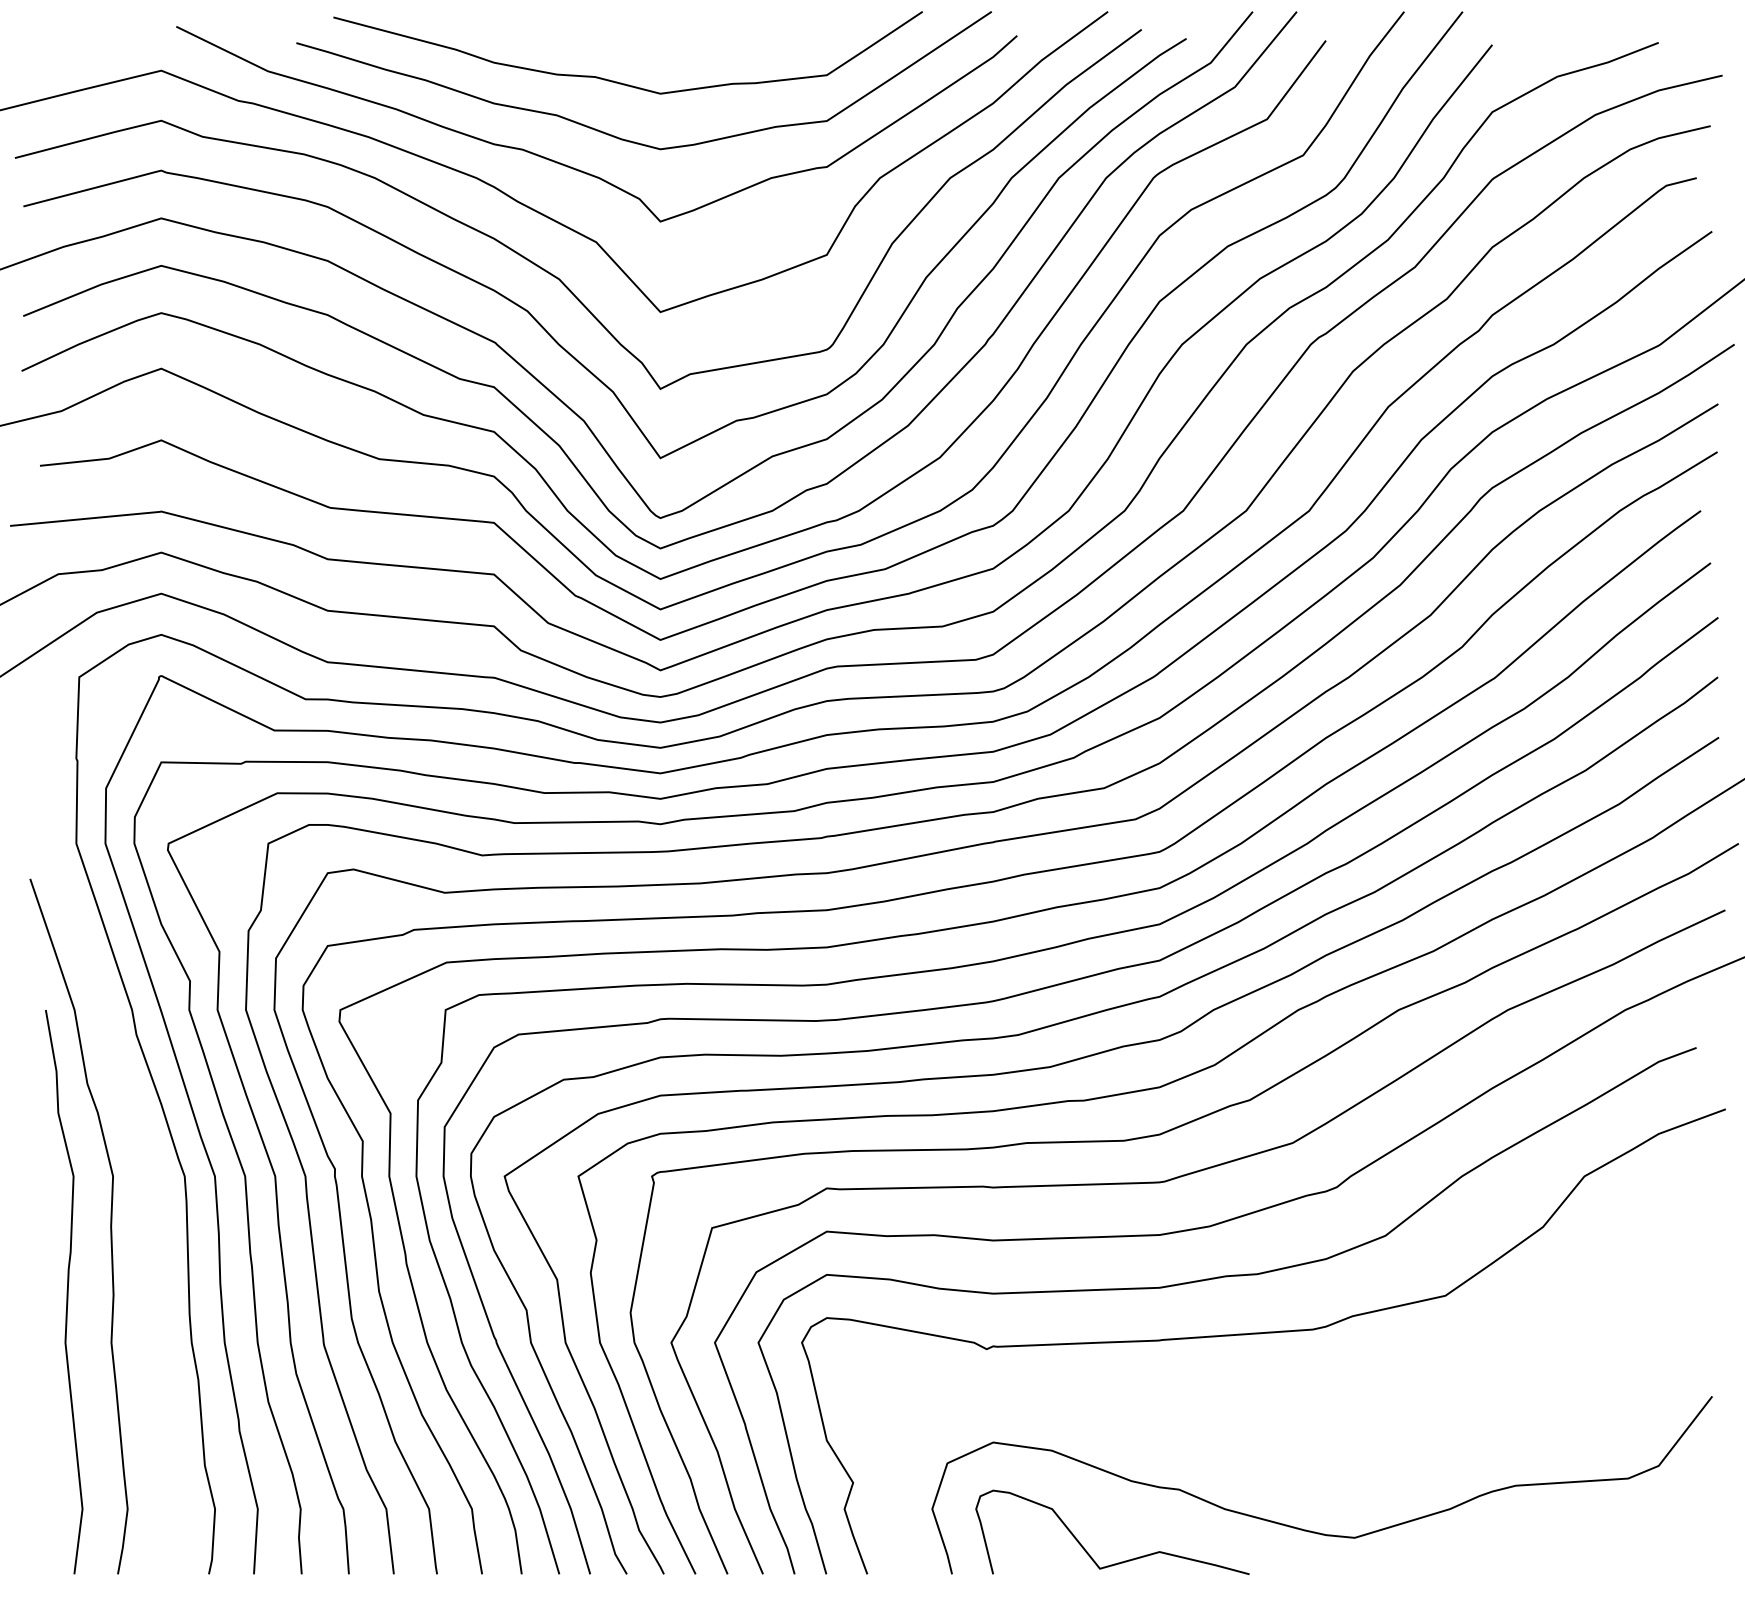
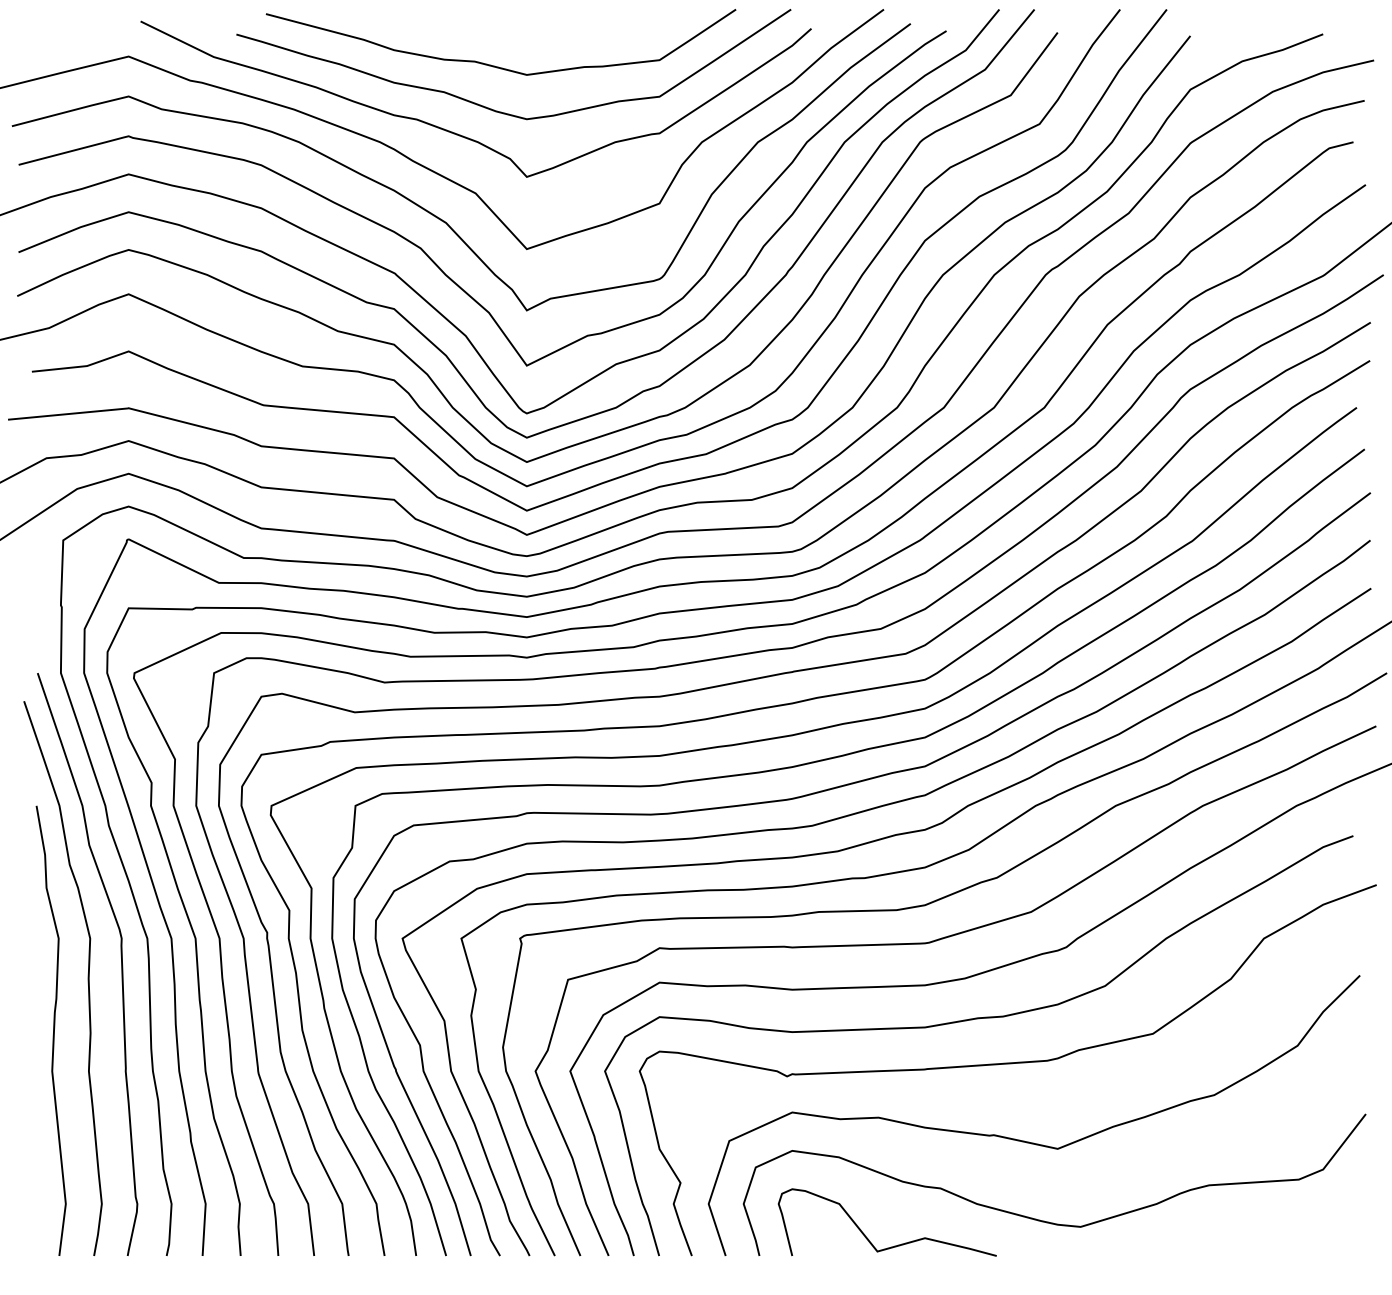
curve: (151, 1201) -> (120, 958), added
curve: (1287, 1430) -> (1027, 1141), added

